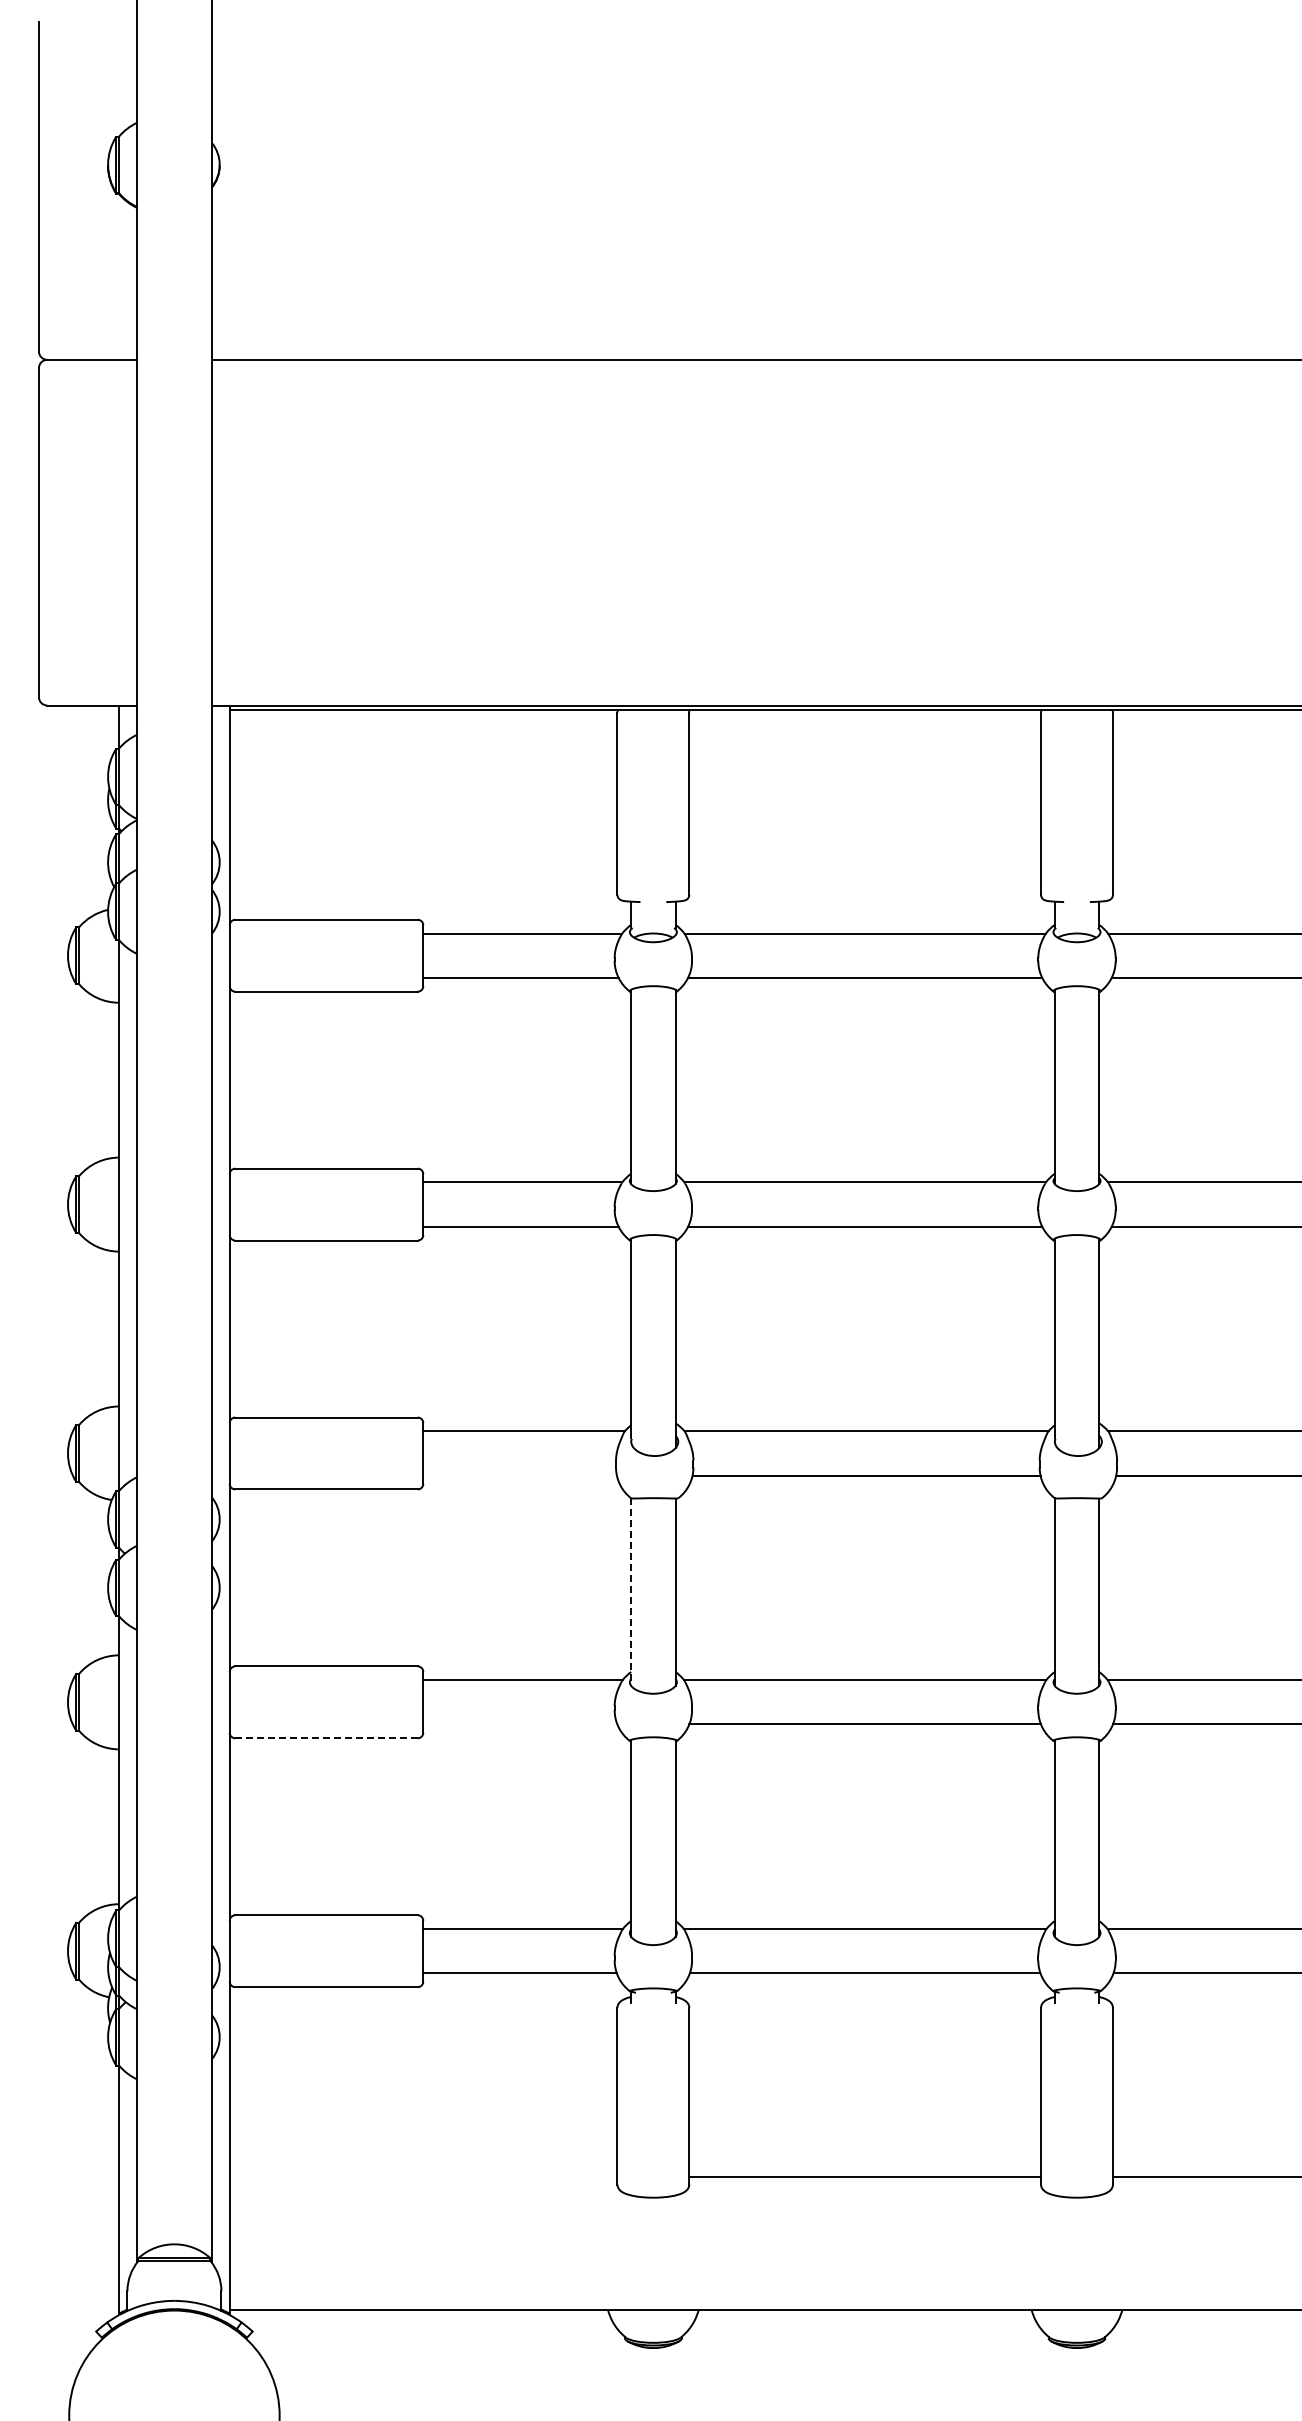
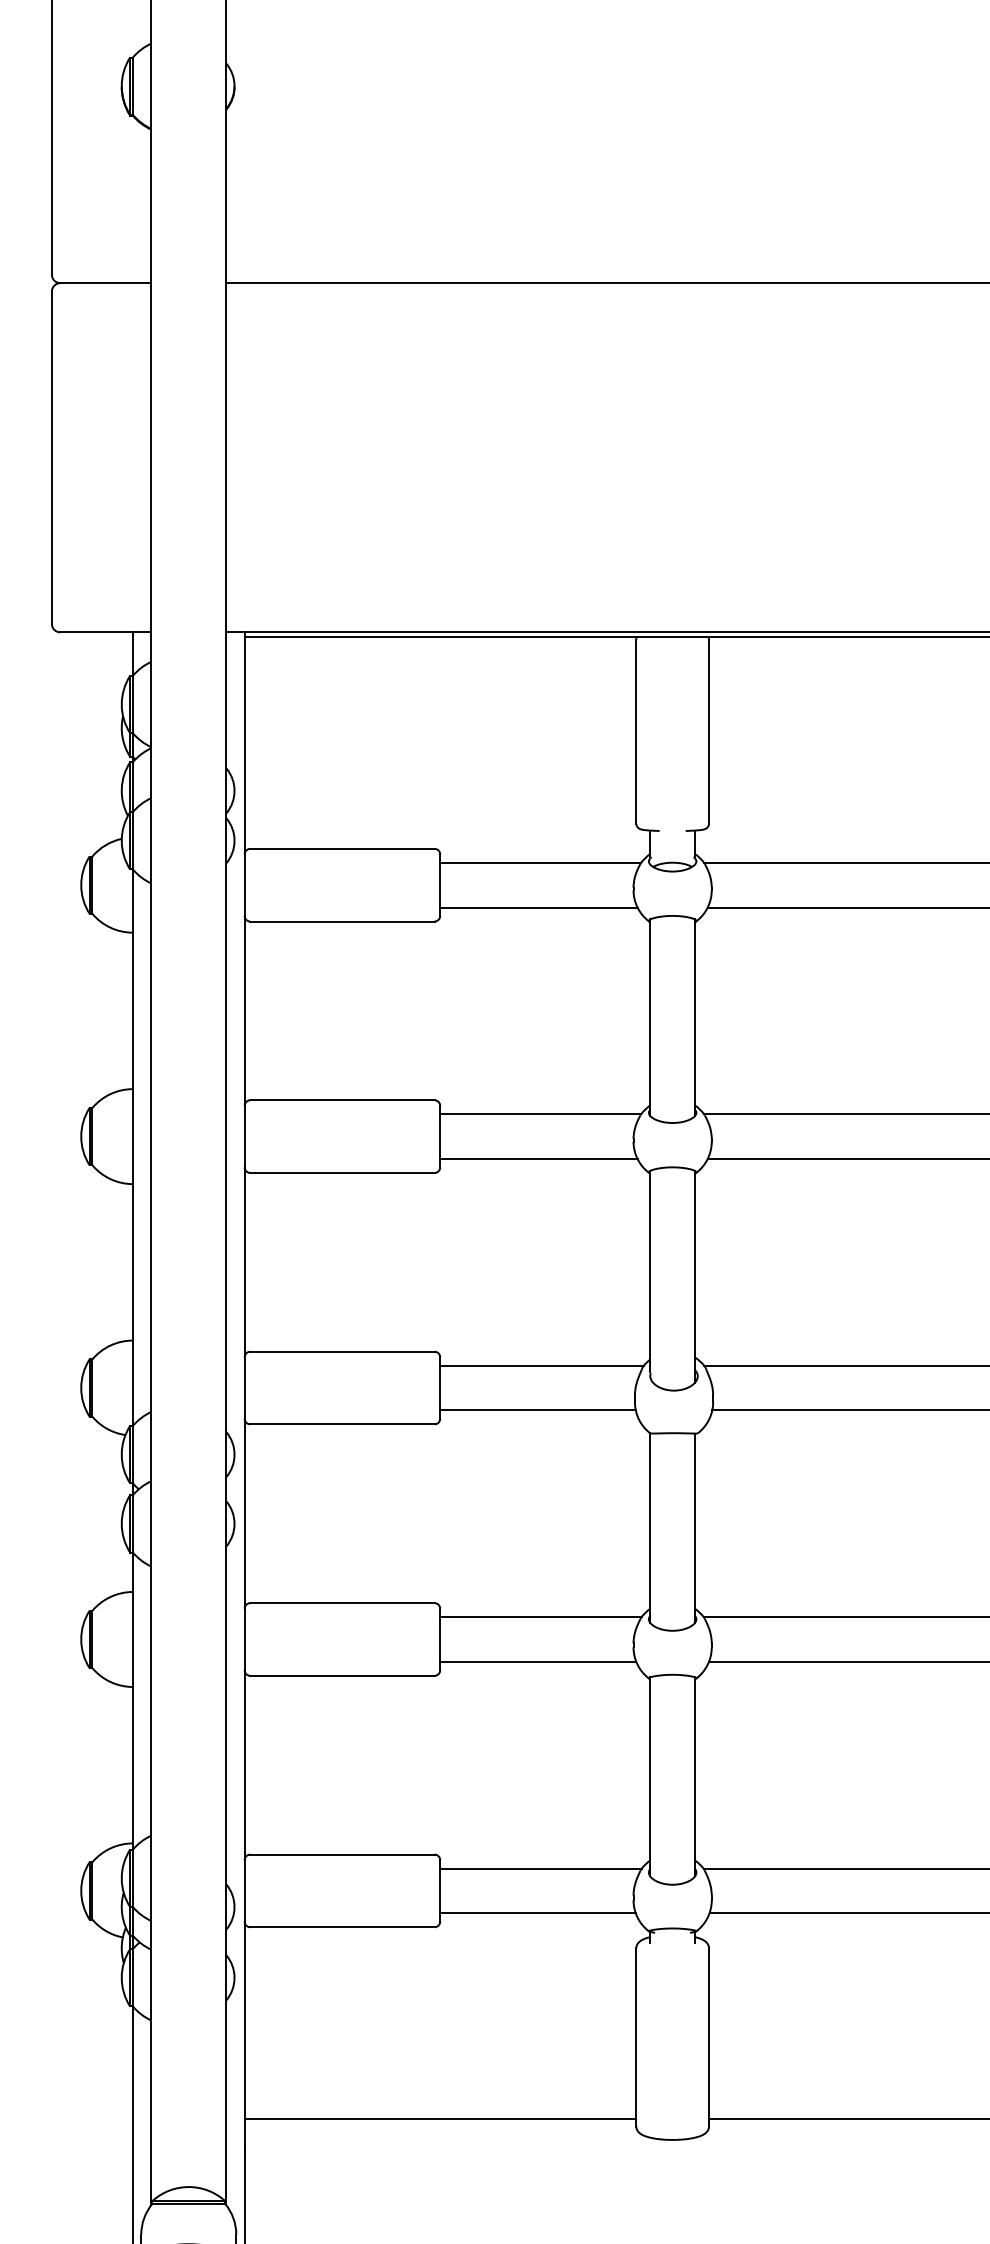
line: (519, 1475) -> (537, 1410), added
line: (631, 1592) -> (650, 1528), dashed -> solid
line: (520, 1724) -> (538, 1661), added
line: (326, 1738) -> (342, 1676), dashed -> solid
line: (423, 2177) -> (440, 2119), added

